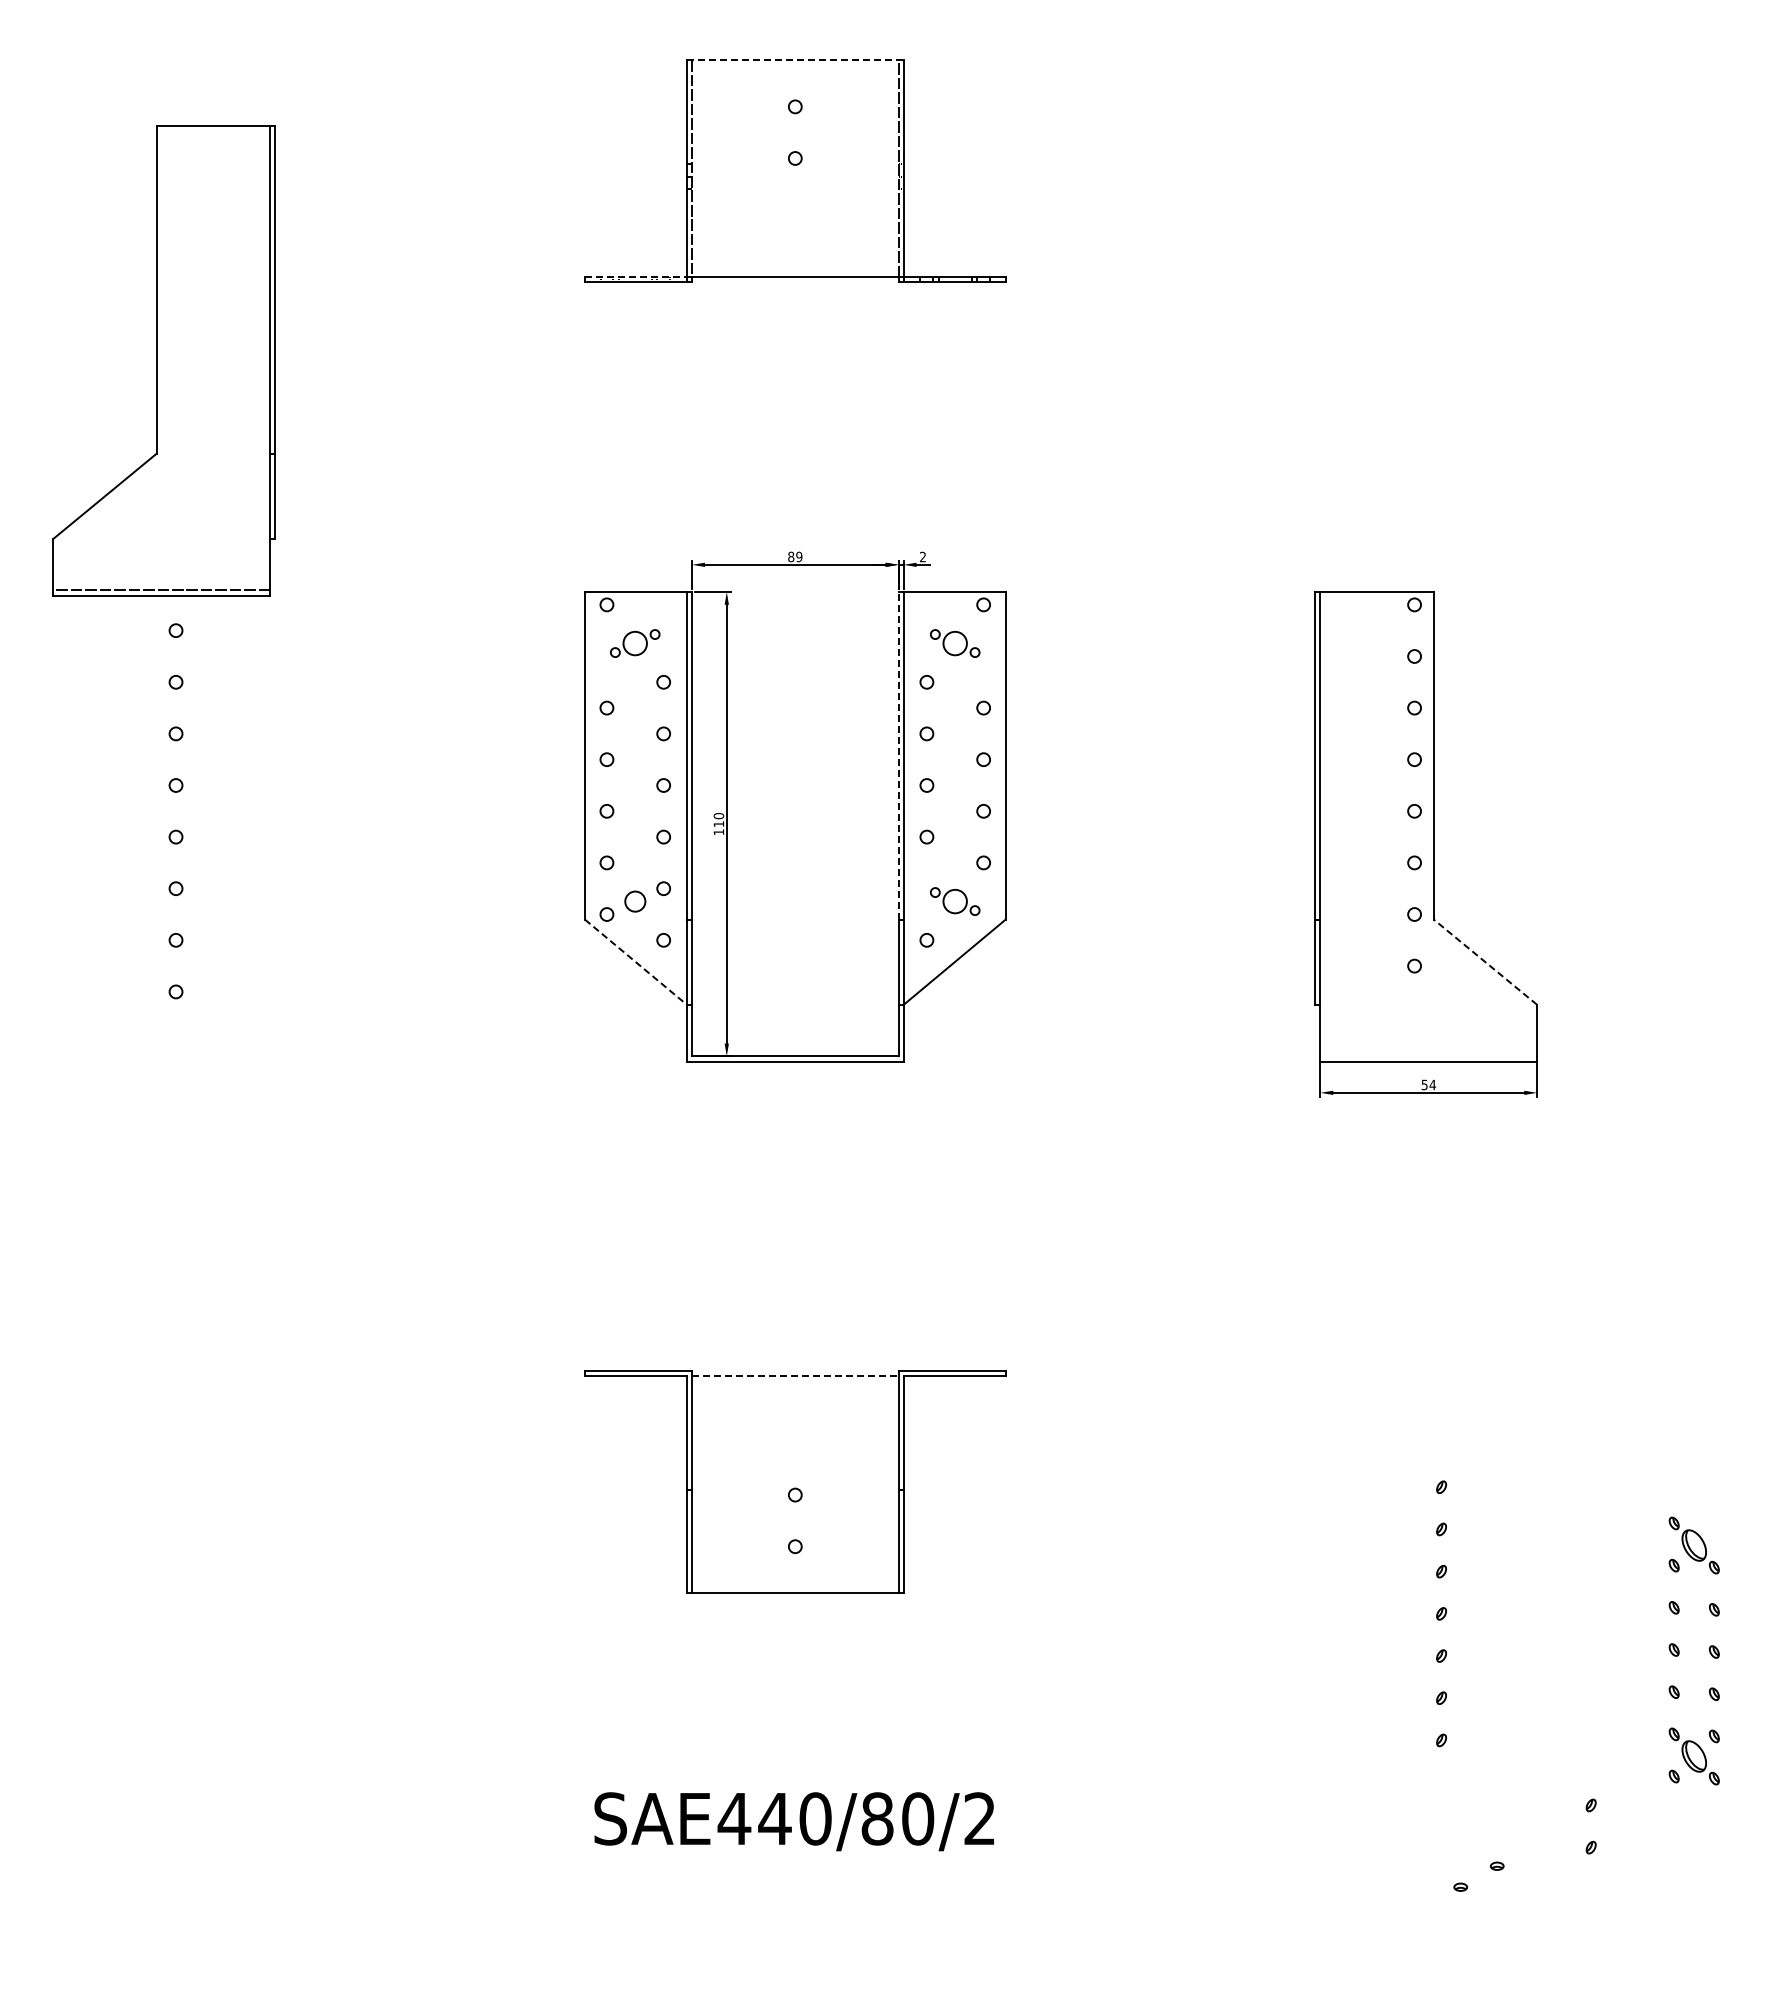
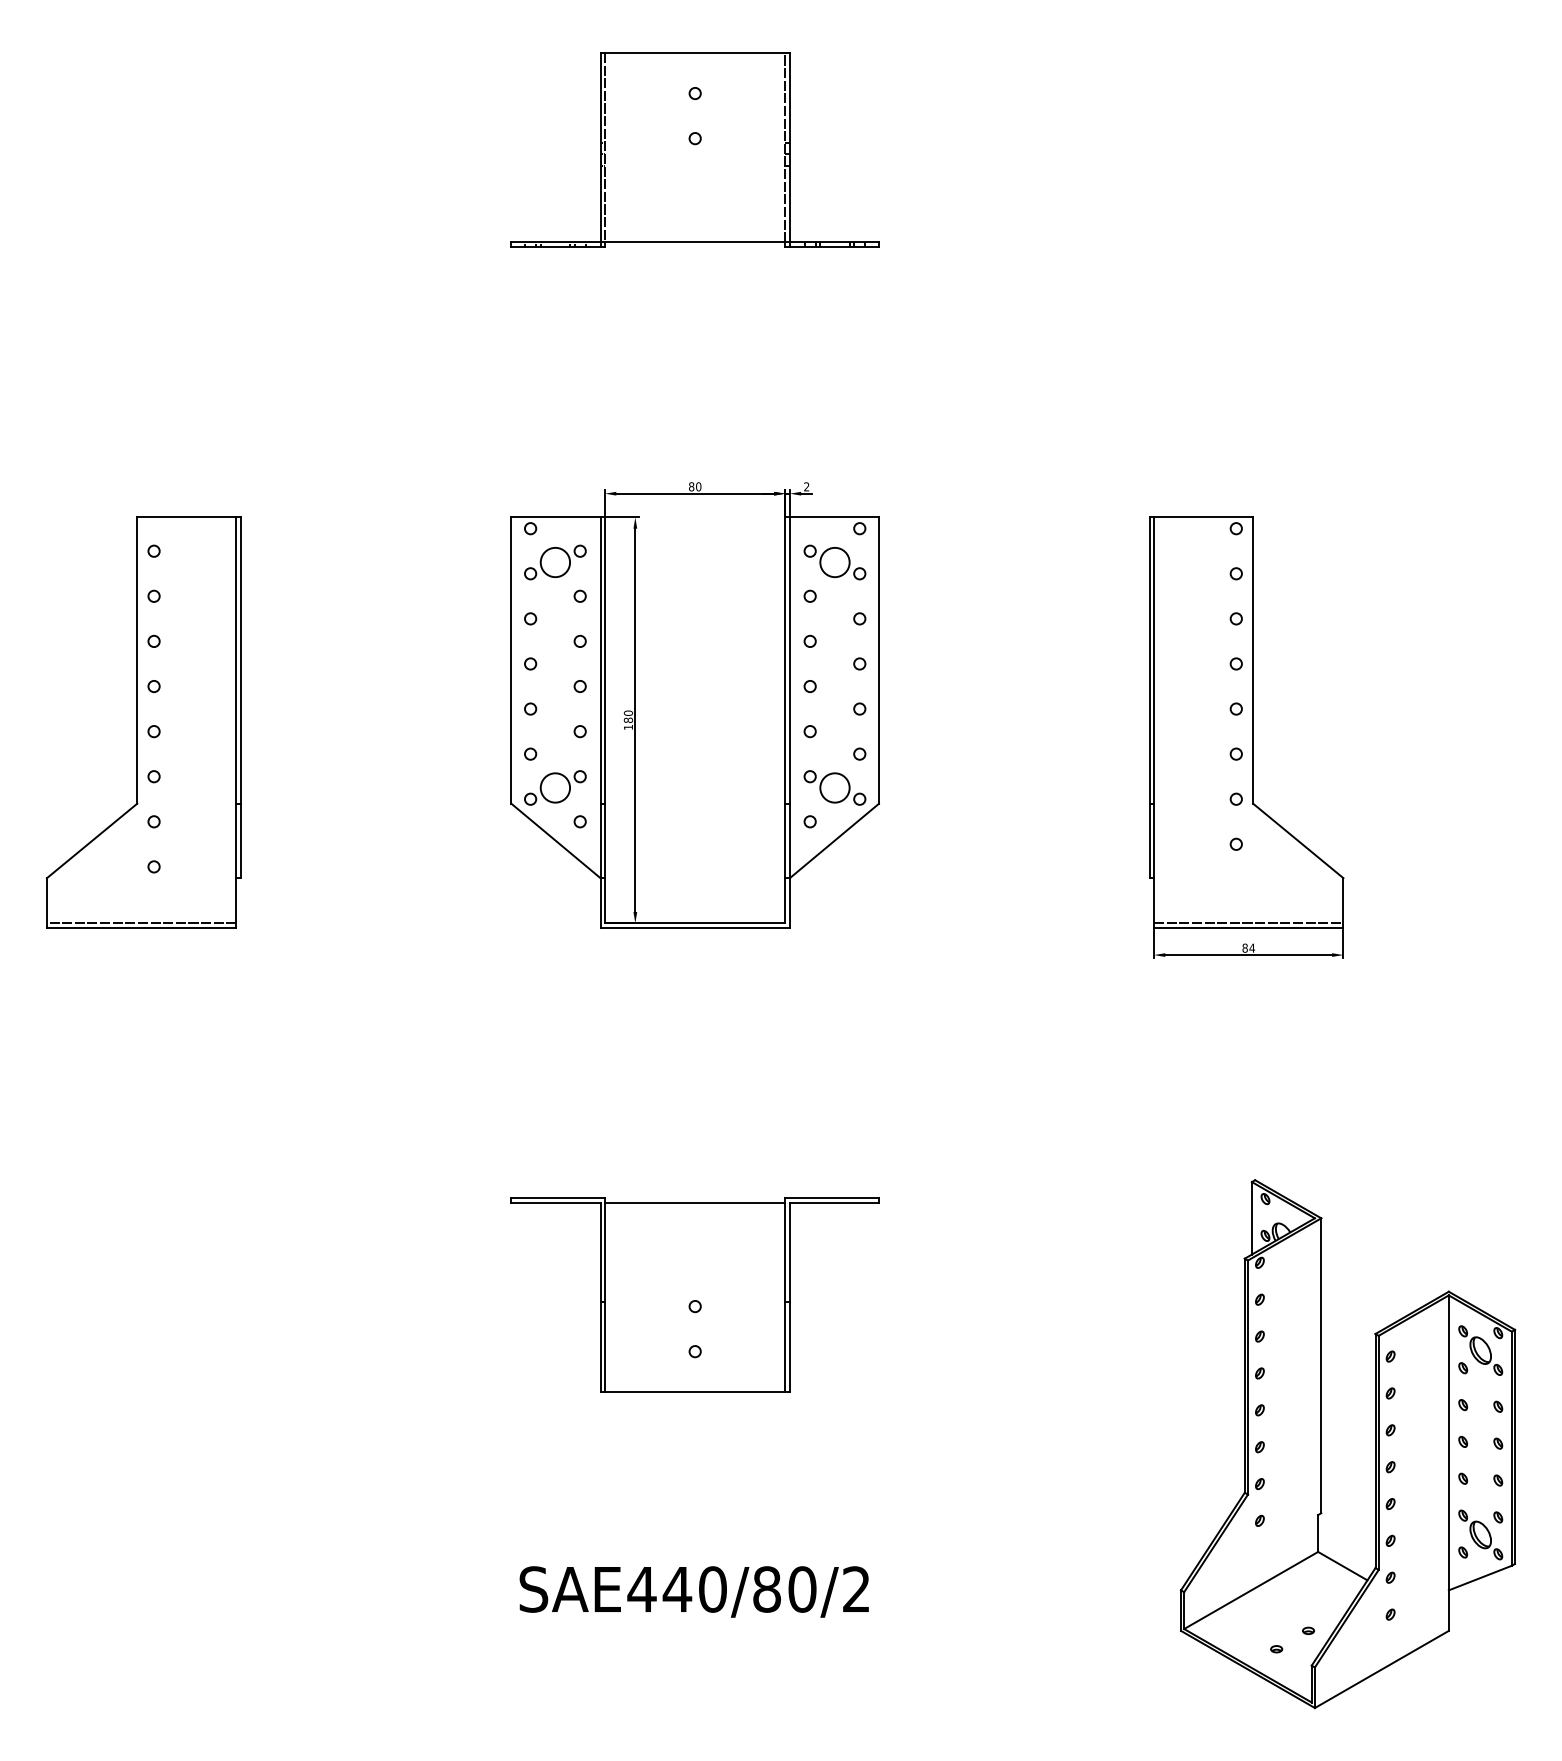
line: (795, 60) -> (695, 53), dashed -> solid
line: (635, 277) -> (555, 242), dashed -> solid
part: (163, 360) -> (143, 722), moved
text: (799, 557) -> (698, 487), 89 -> 80
part: (634, 643) -> (554, 562), size x1.43
part: (954, 643) -> (834, 562), size x1.43
line: (898, 755) -> (785, 660), dashed -> solid
text: (718, 824) -> (628, 720), 110 -> 180
circle: (635, 901) -> (555, 787), size x1.67
part: (954, 901) -> (834, 787), size x1.43
line: (636, 962) -> (556, 841), dashed -> solid
line: (1485, 962) -> (1298, 841), dashed -> solid
line: (1428, 1056) -> (1248, 923), added
text: (1424, 1084) -> (1244, 947), 54 -> 84
line: (795, 1376) -> (695, 1202), dashed -> solid
part: (1512, 1652) -> (1321, 1444), added

